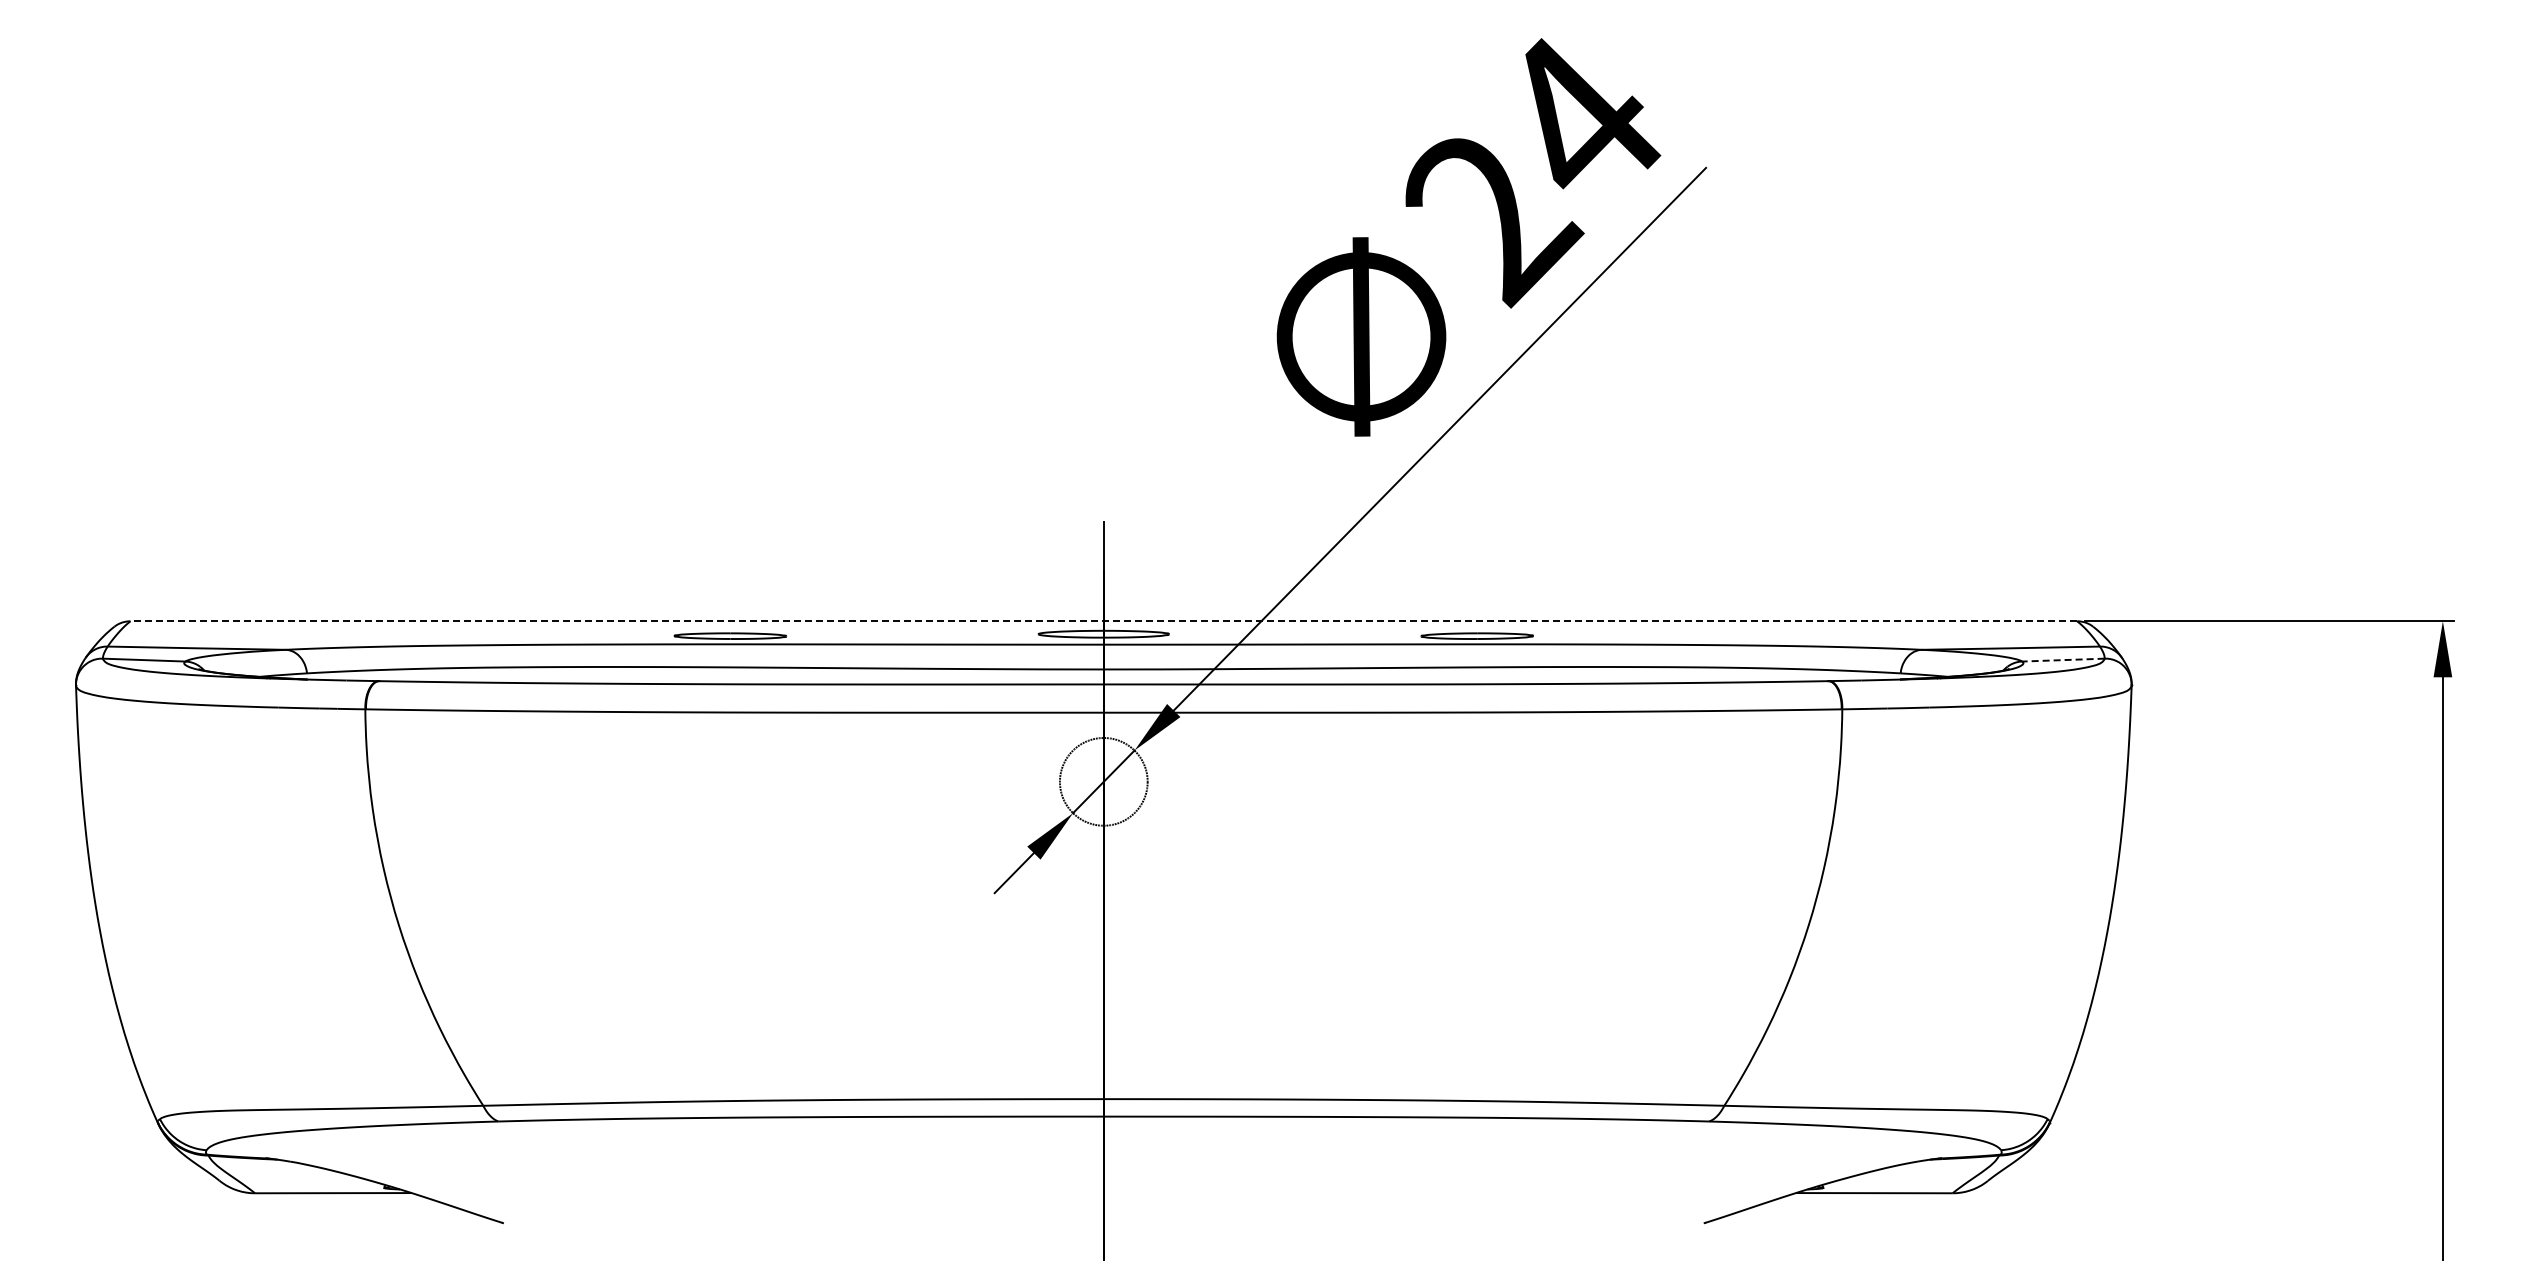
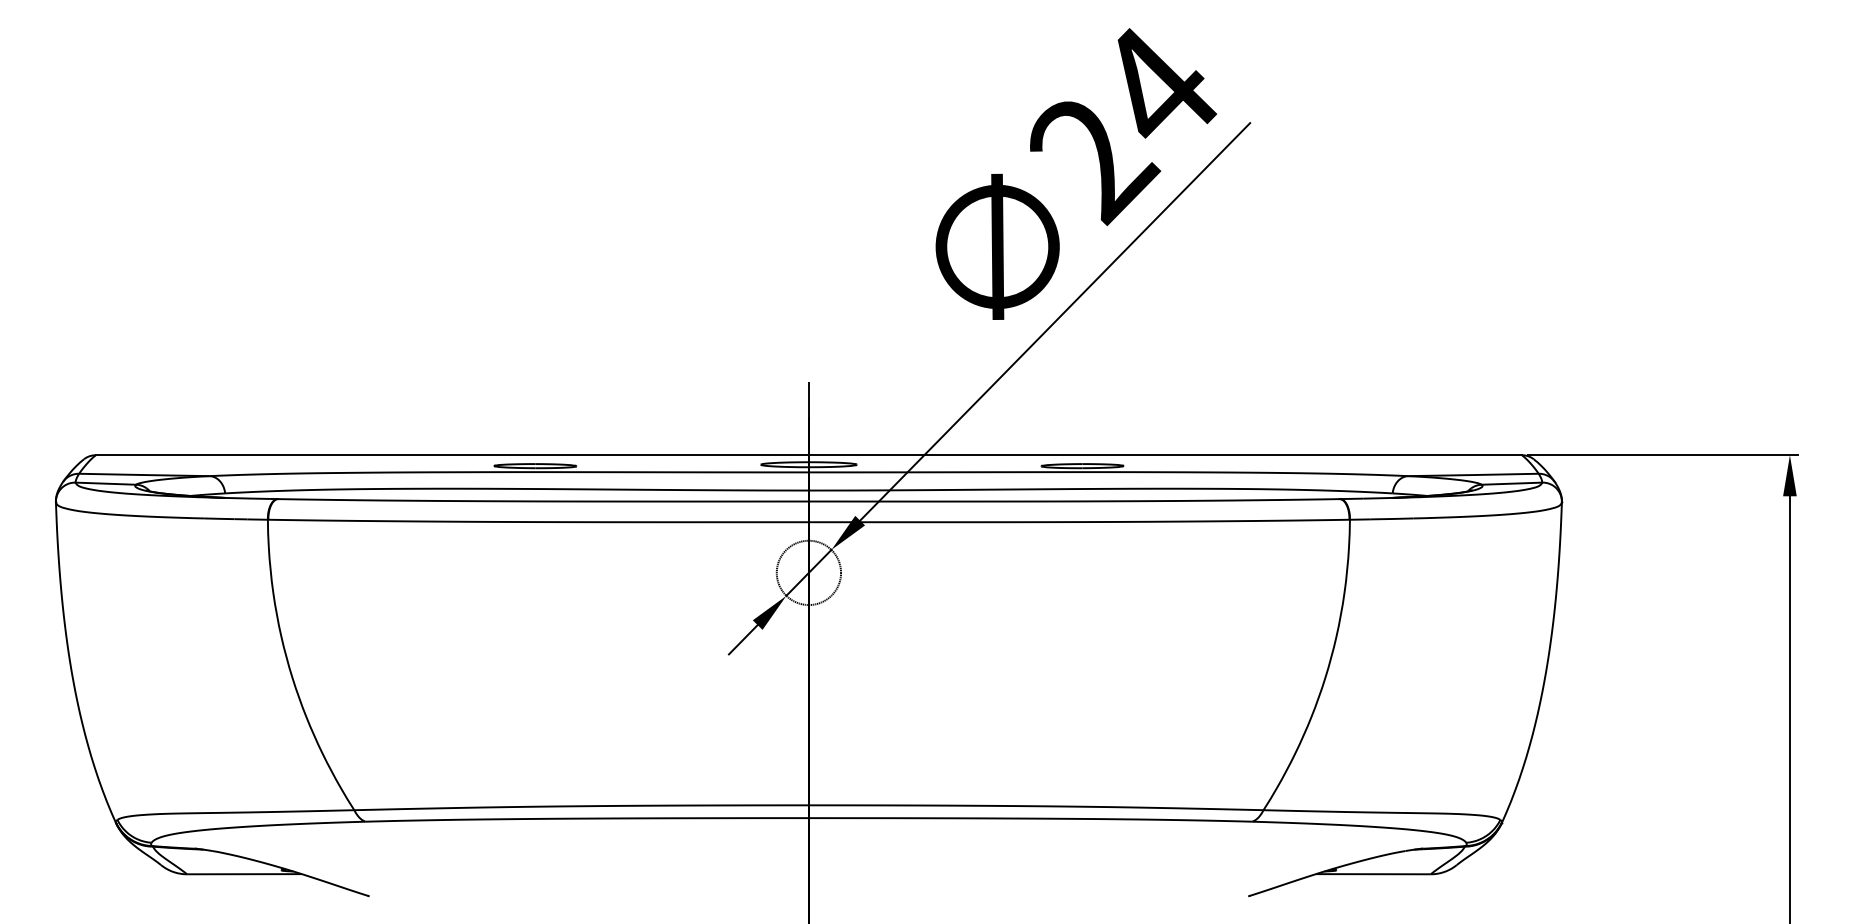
line: (1103, 621) -> (808, 455), dashed -> solid
line: (2062, 660) -> (1511, 483), dashed -> solid

